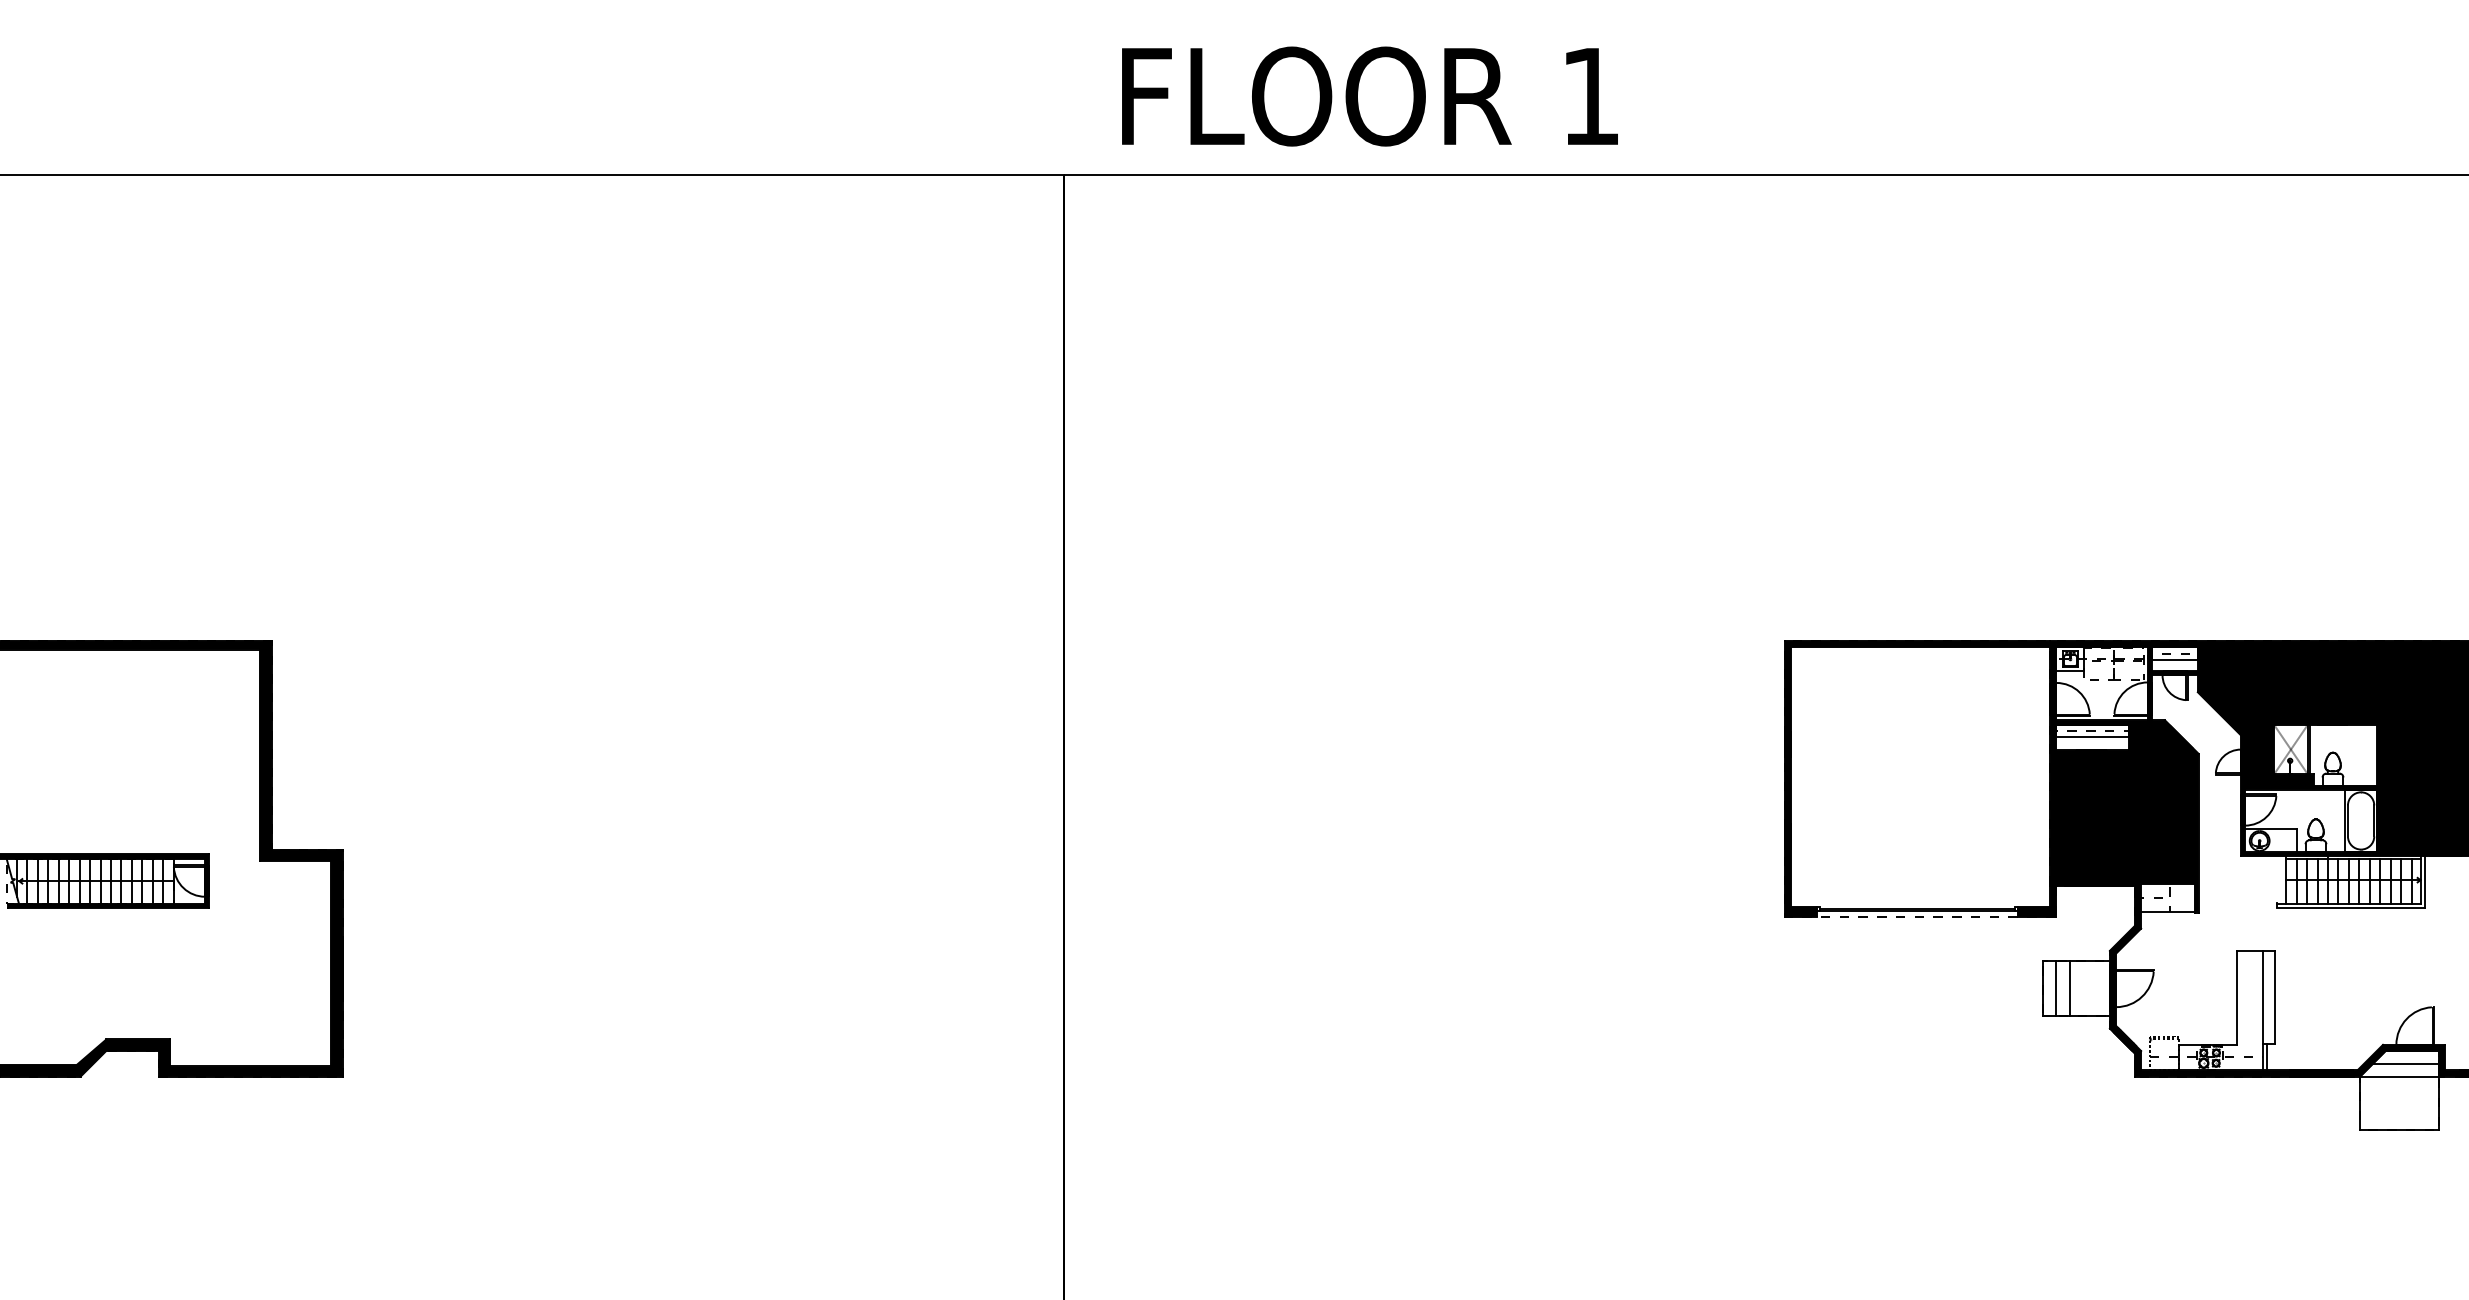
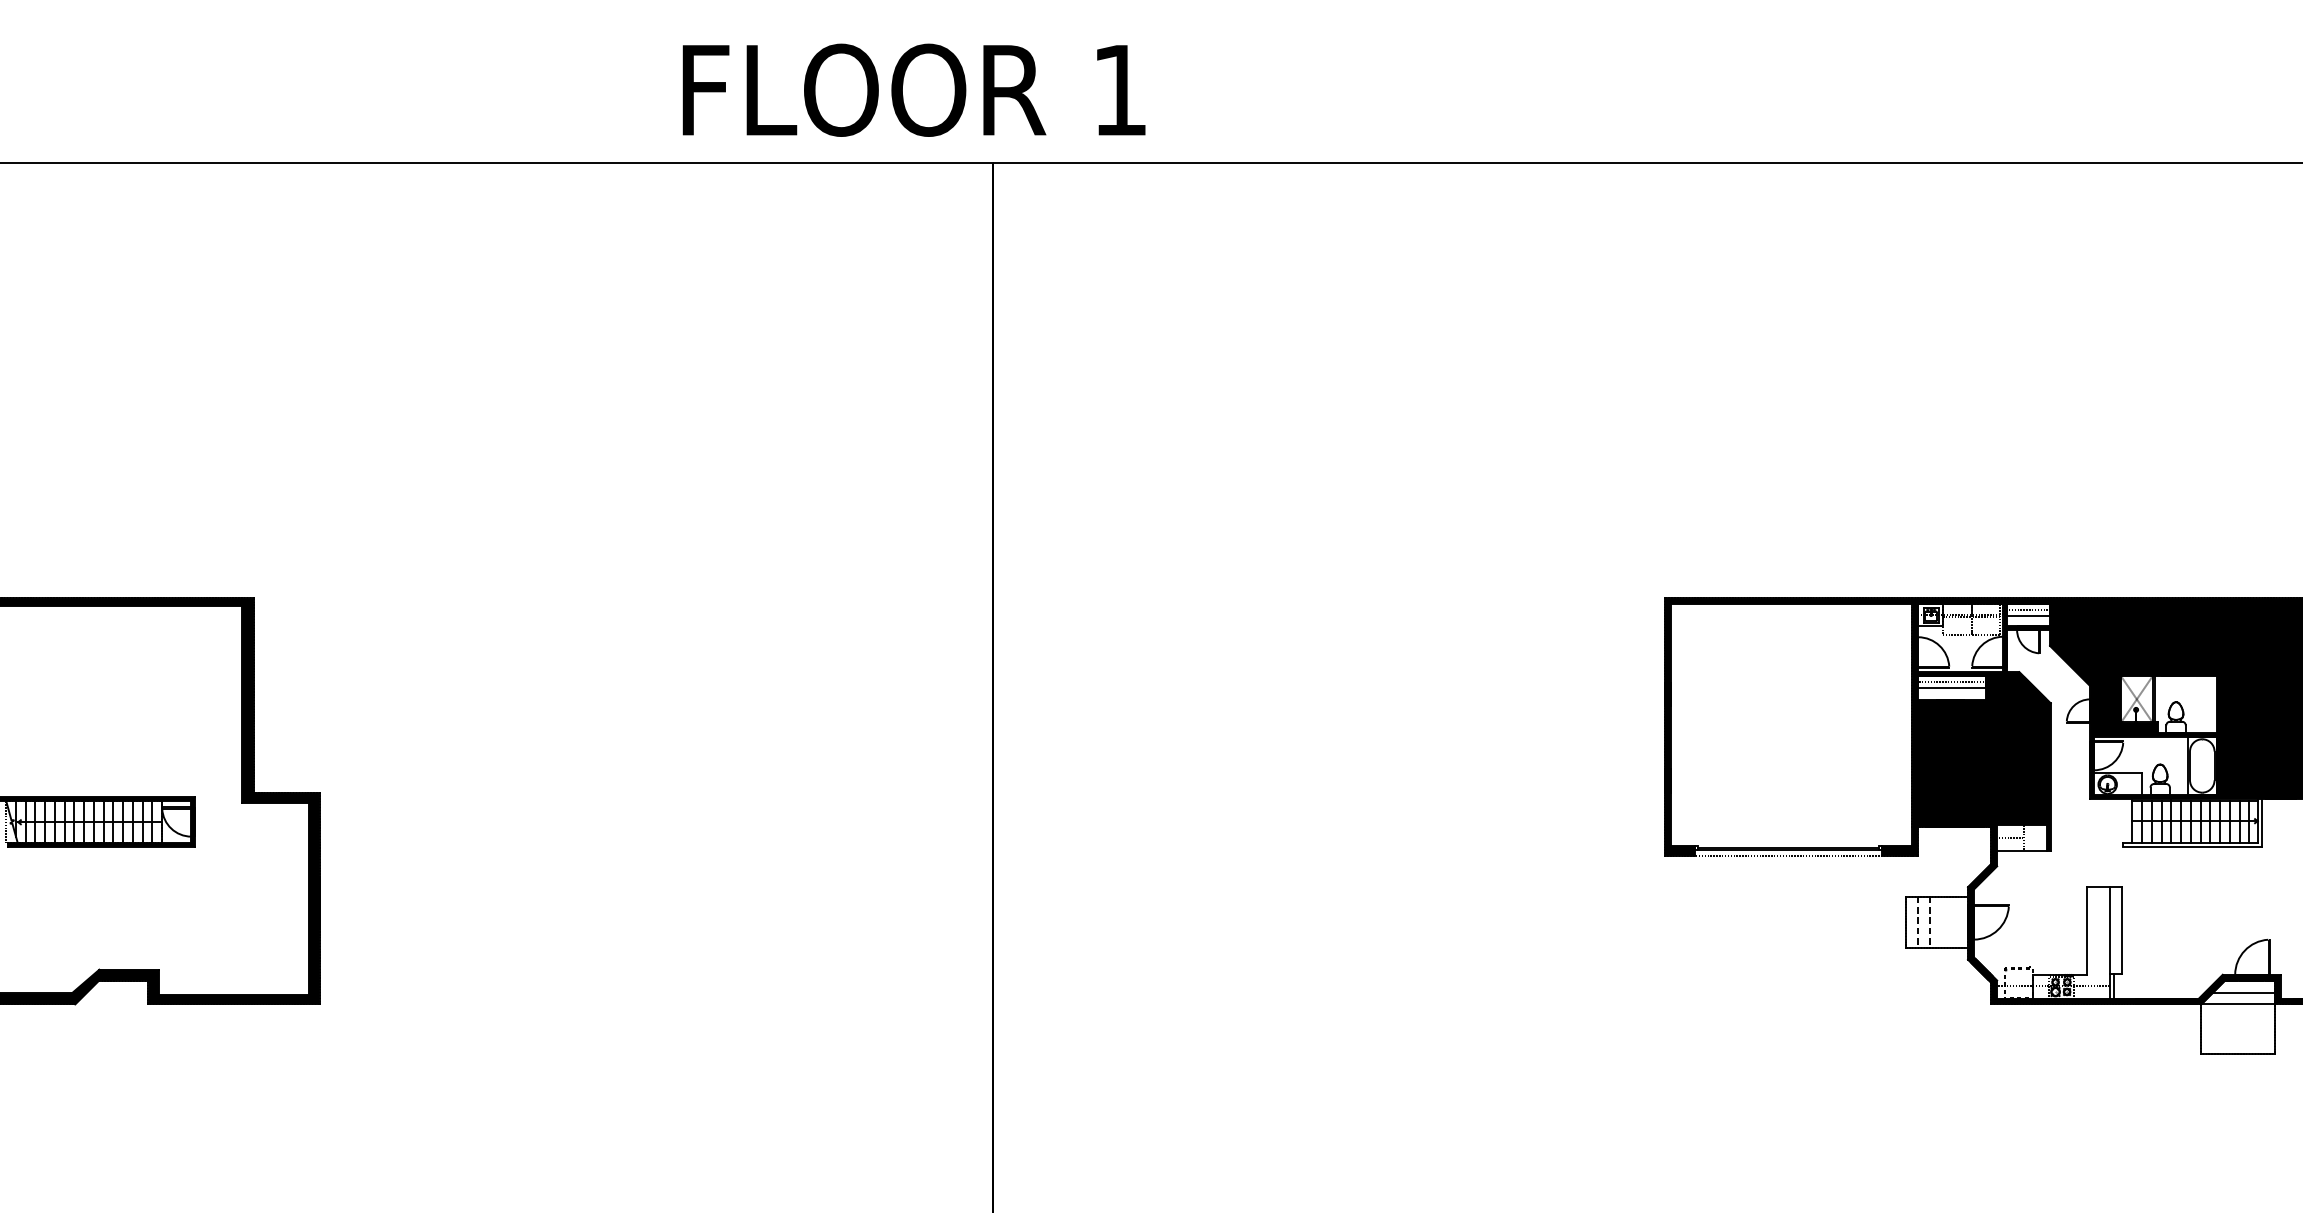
text: (1369, 96) -> (913, 90), moved
line: (2056, 989) -> (1918, 923), solid -> dashed
line: (2069, 989) -> (1930, 923), solid -> dashed

